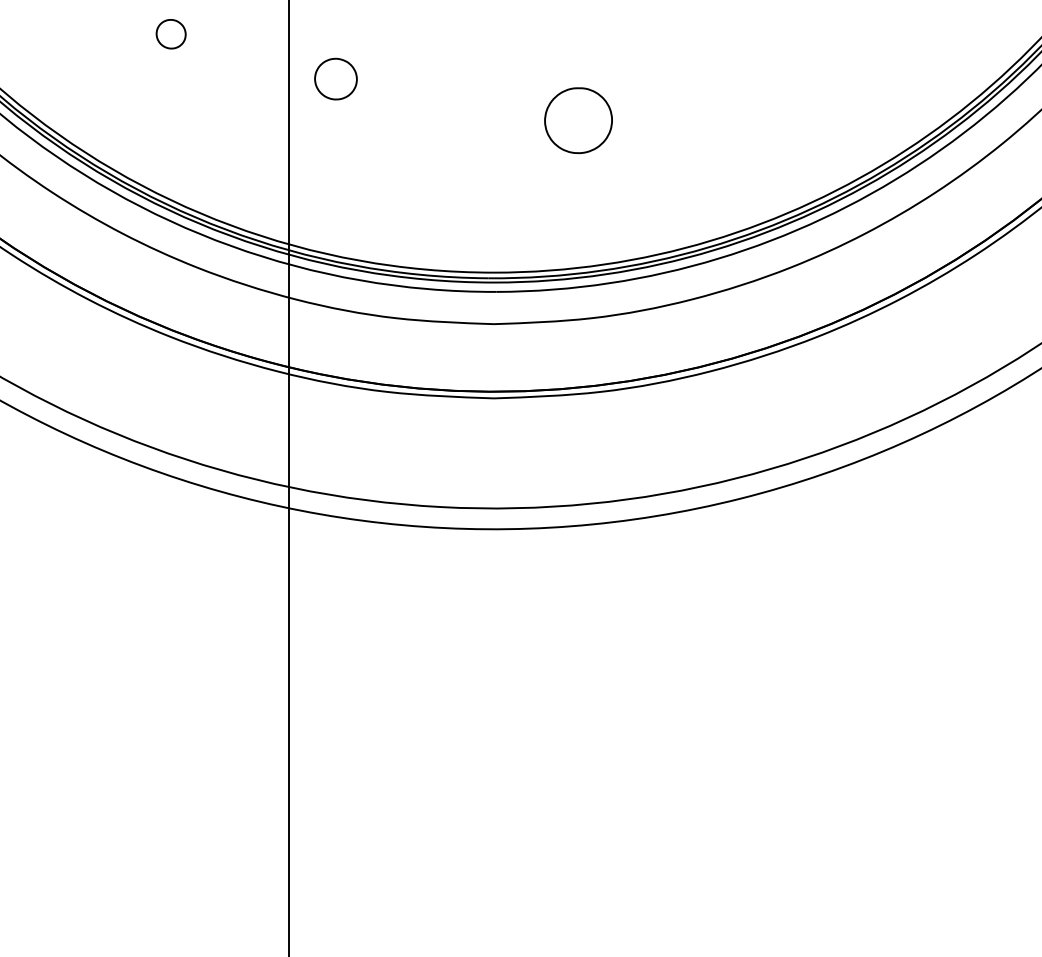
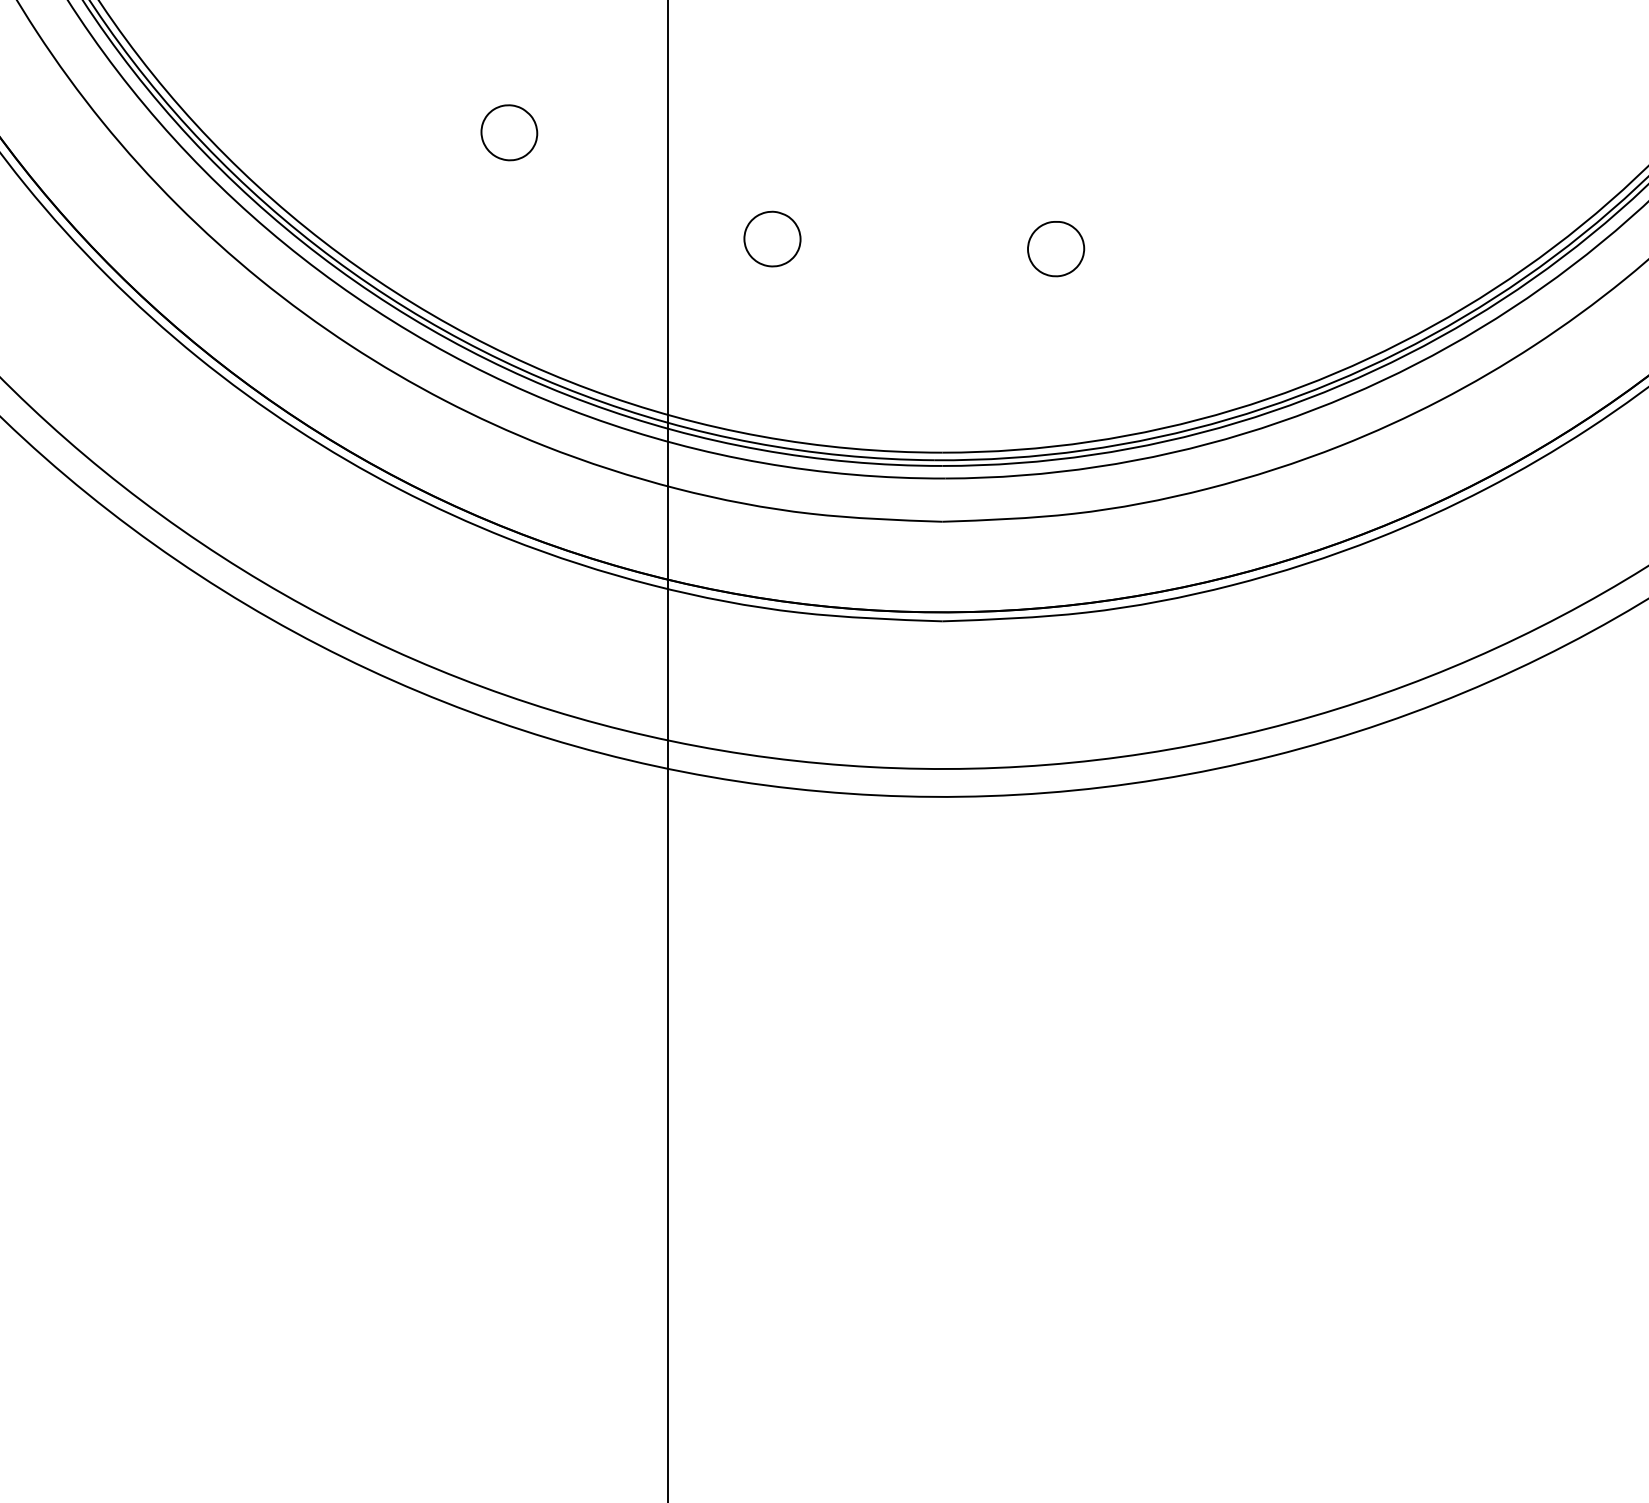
part: (171, 33) -> (509, 132), size x1.43
part: (336, 78) -> (772, 238), moved
part: (579, 121) -> (1056, 249), size x0.62

